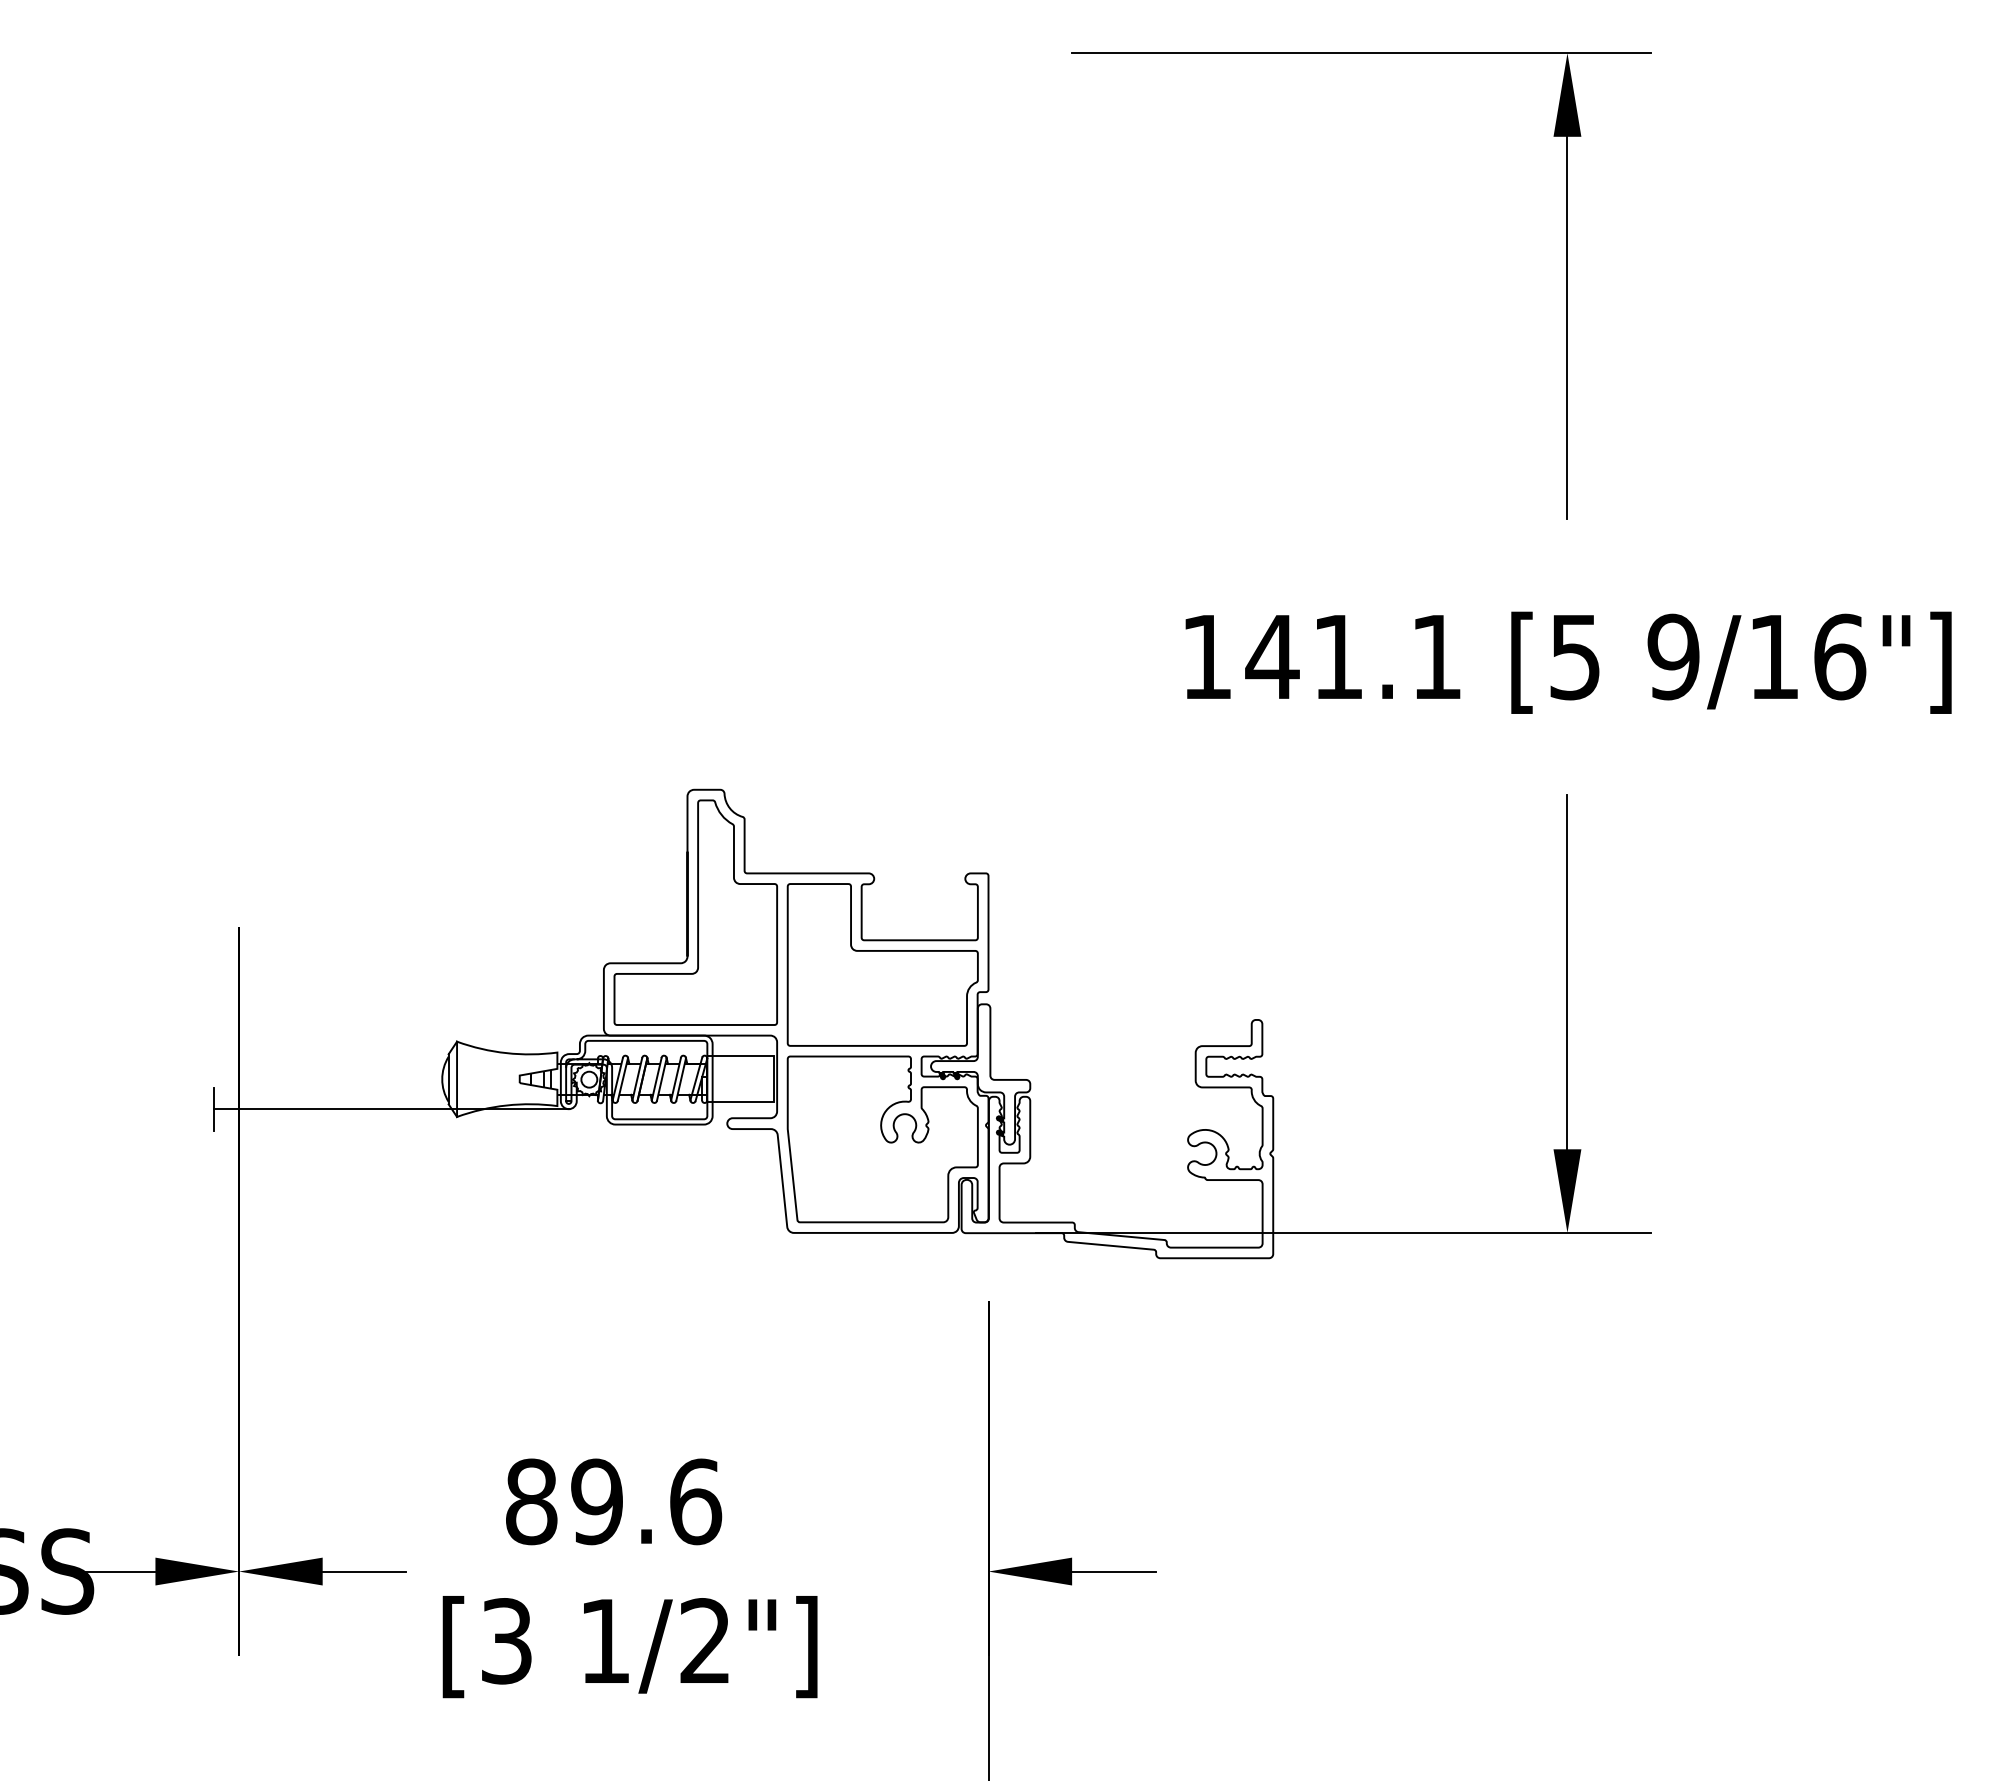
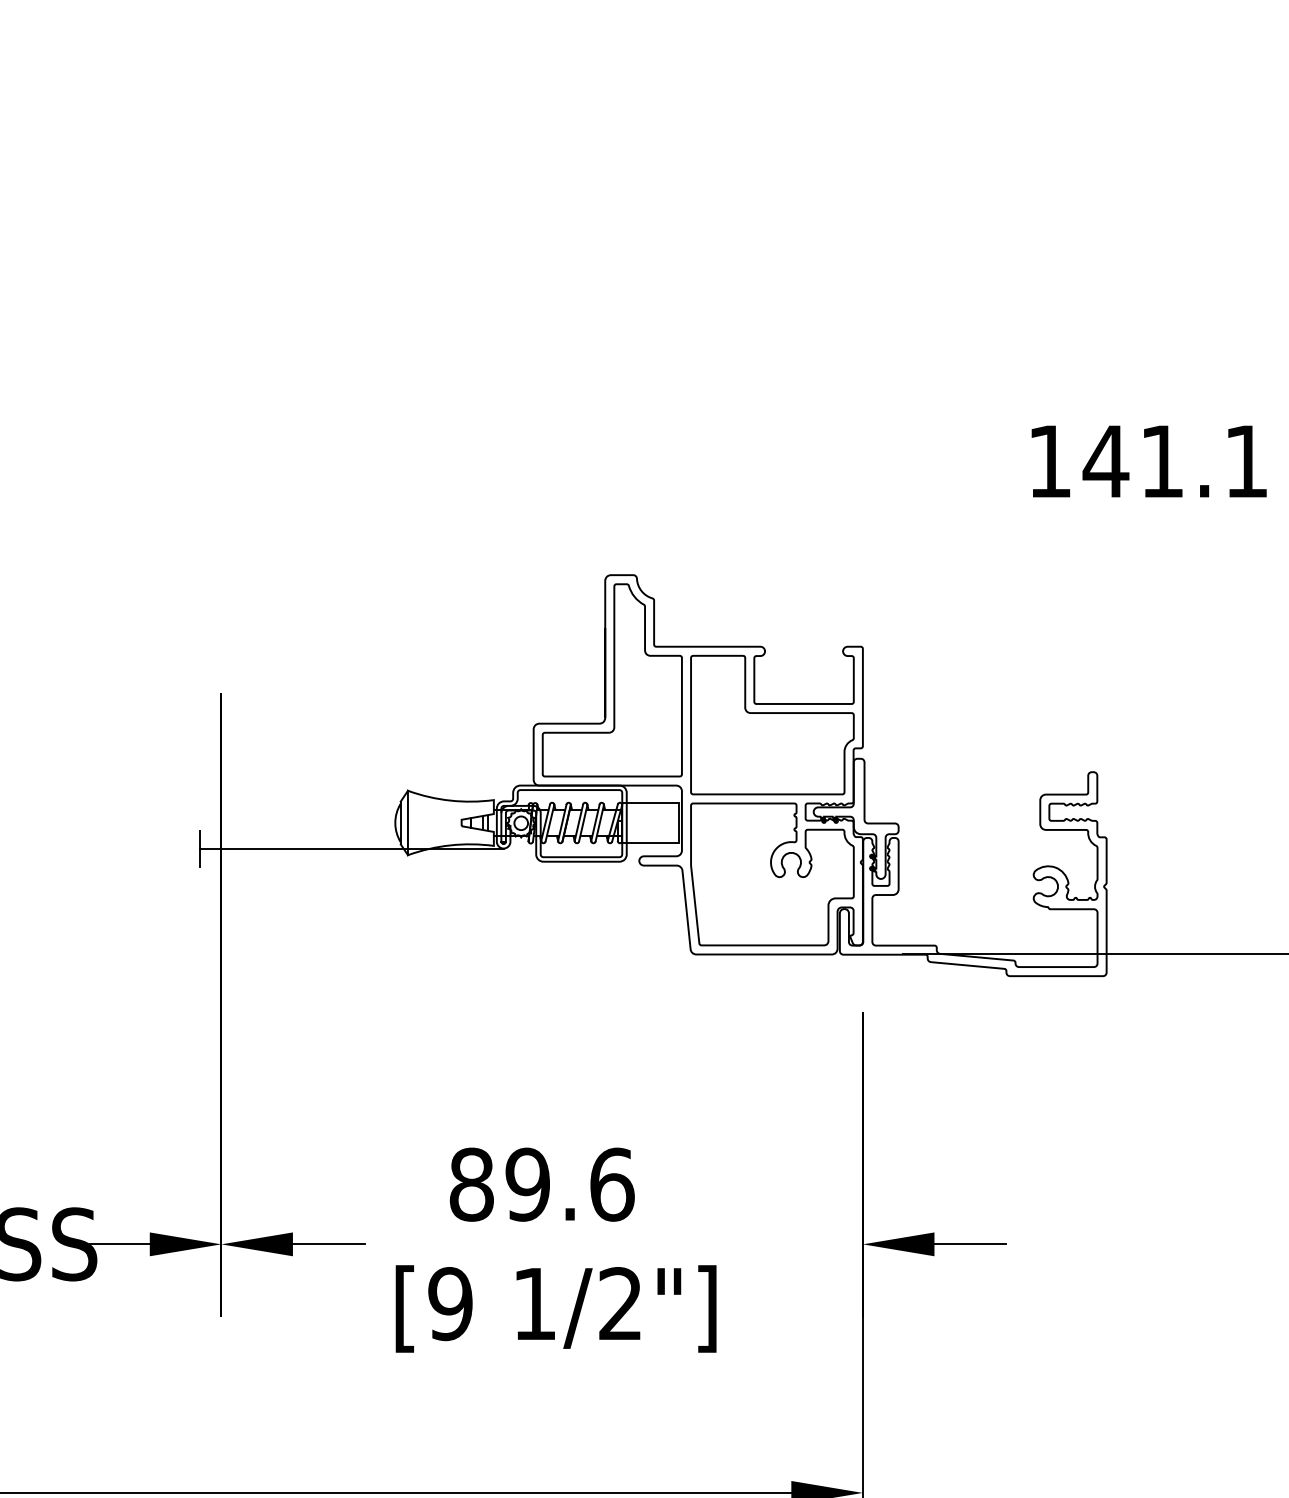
text: (506, 1641) -> (450, 1304), [3 -> [9

